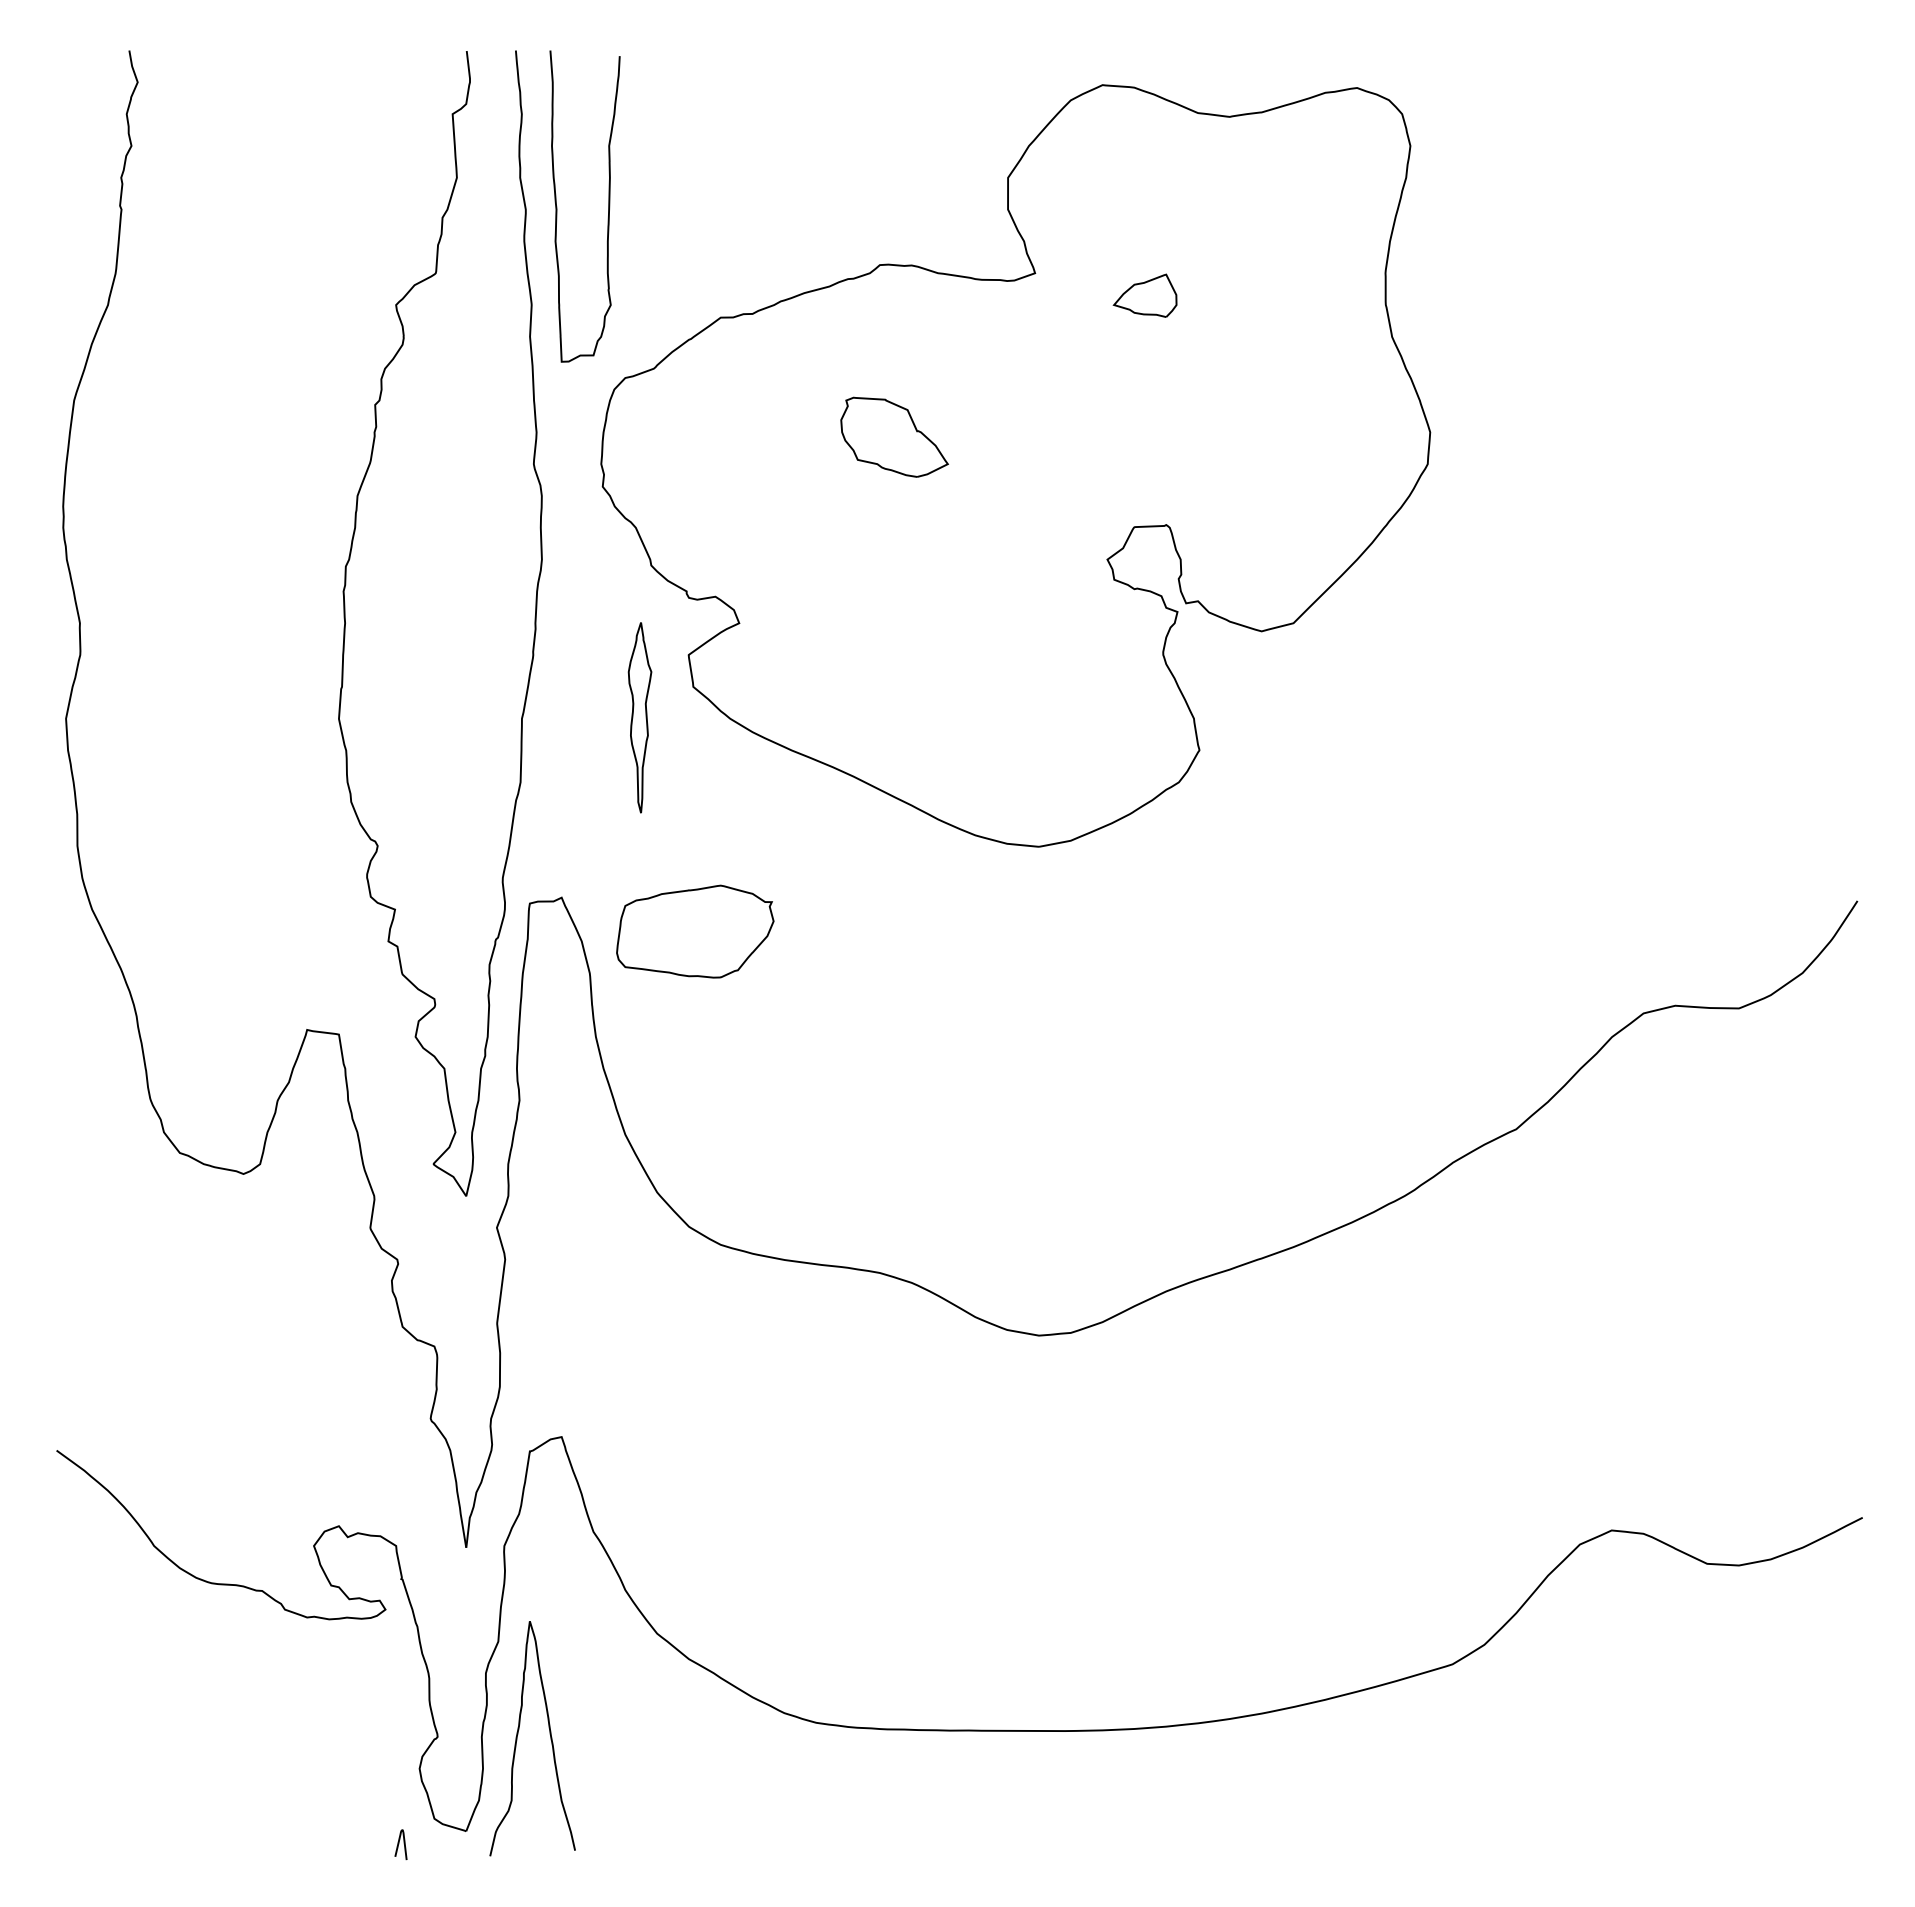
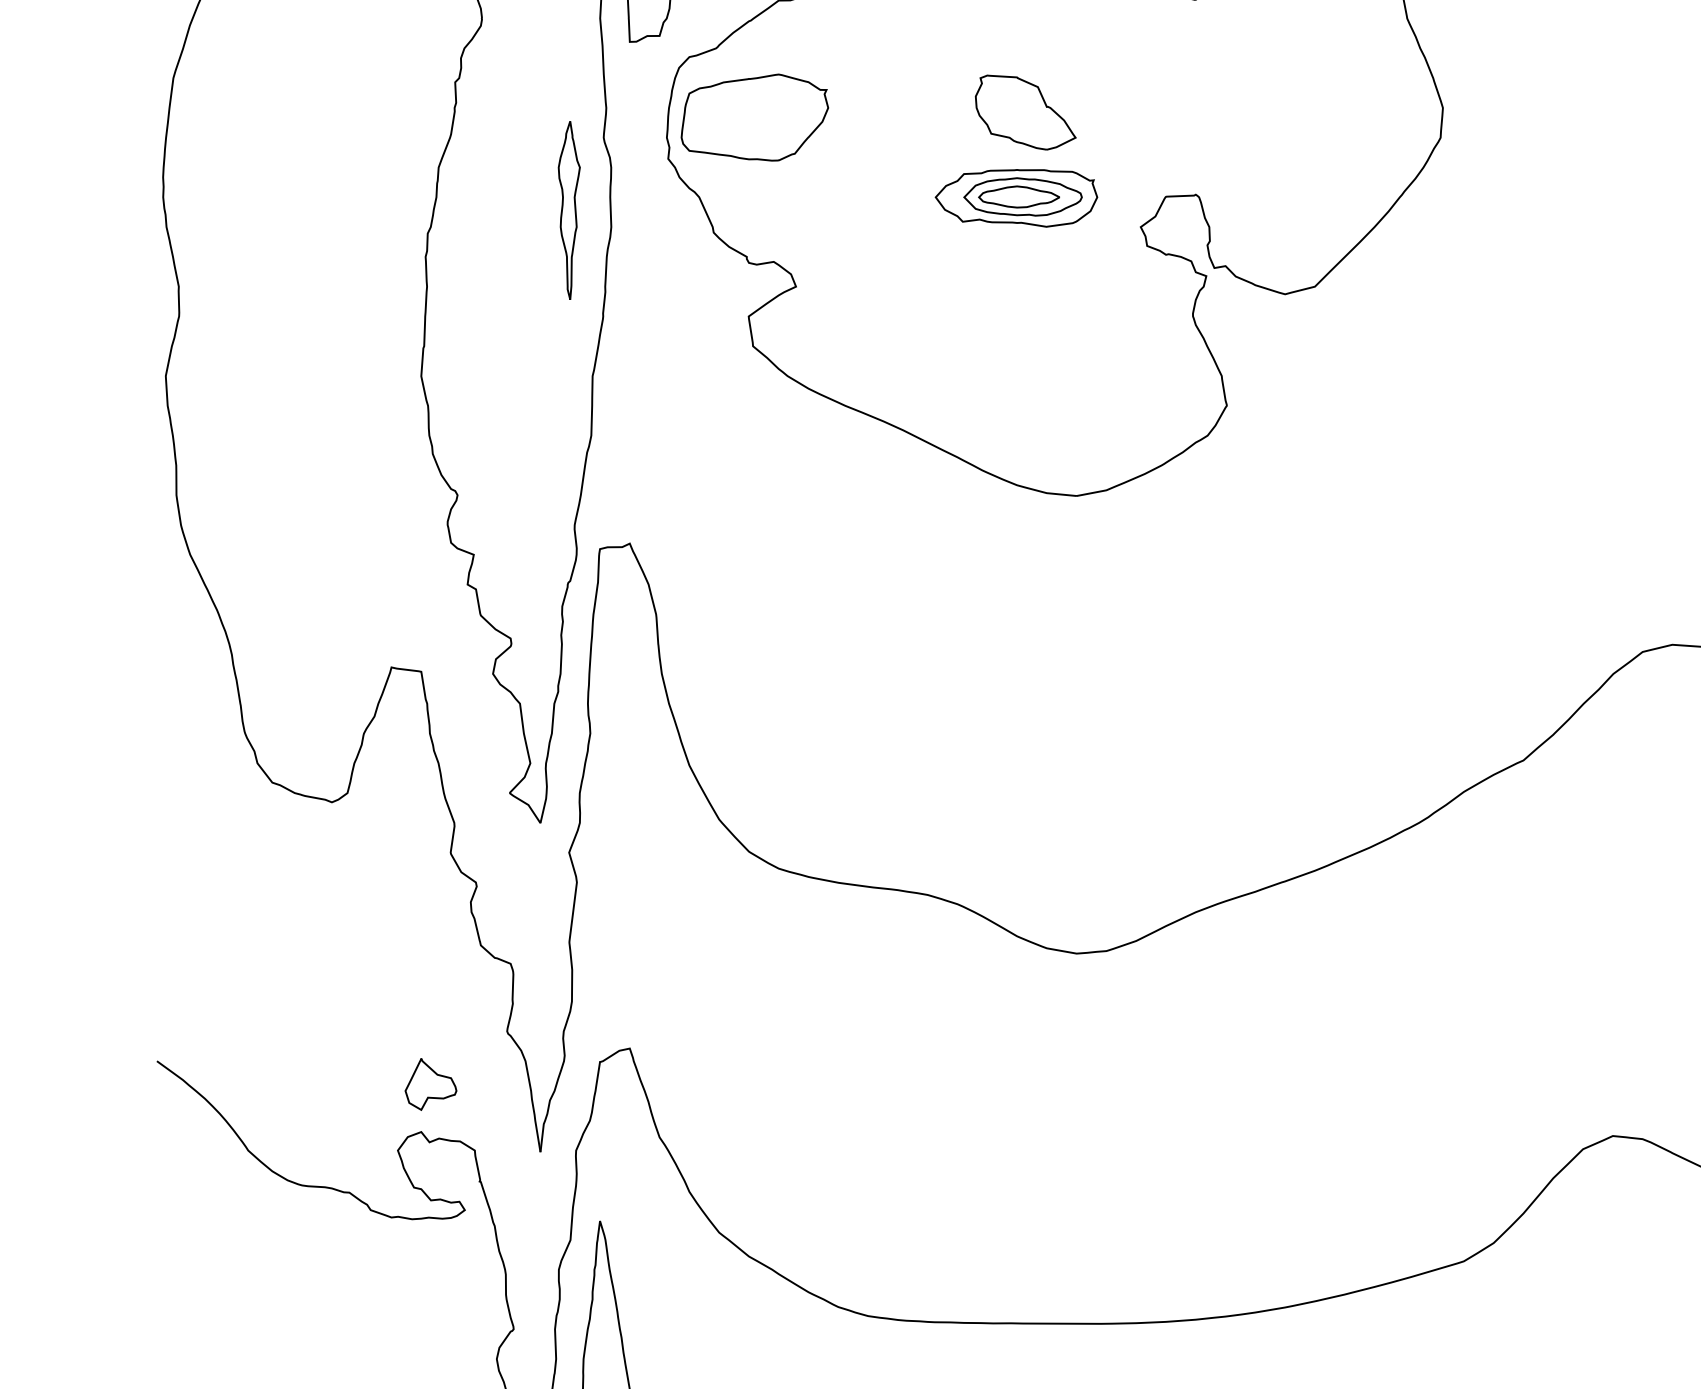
part: (894, 436) -> (1025, 111), moved
part: (974, 528) -> (1016, 197), added
part: (639, 717) -> (568, 210), moved
part: (695, 931) -> (755, 117), moved
part: (349, 1475) -> (431, 1084), added

